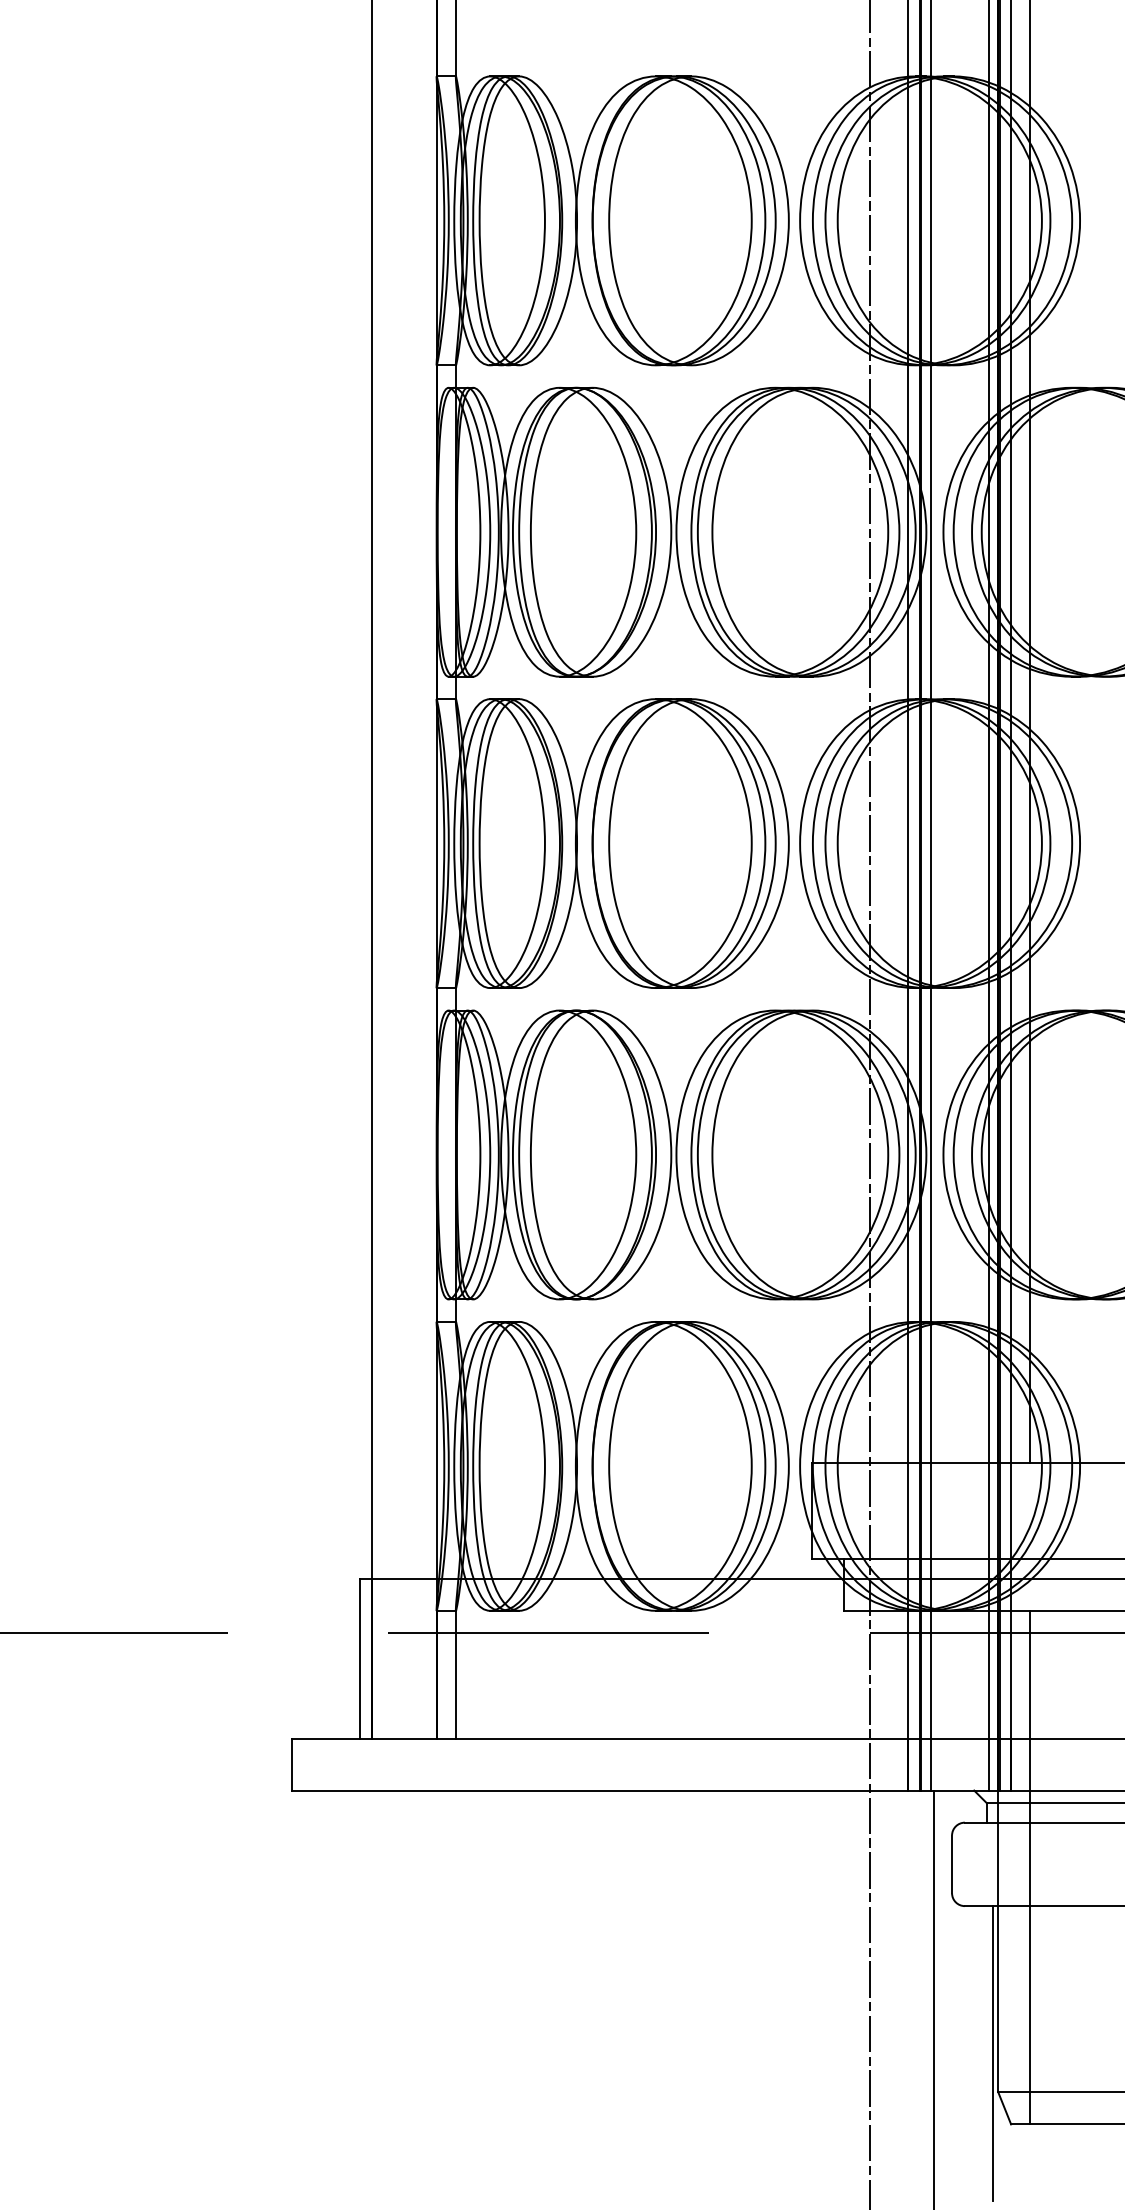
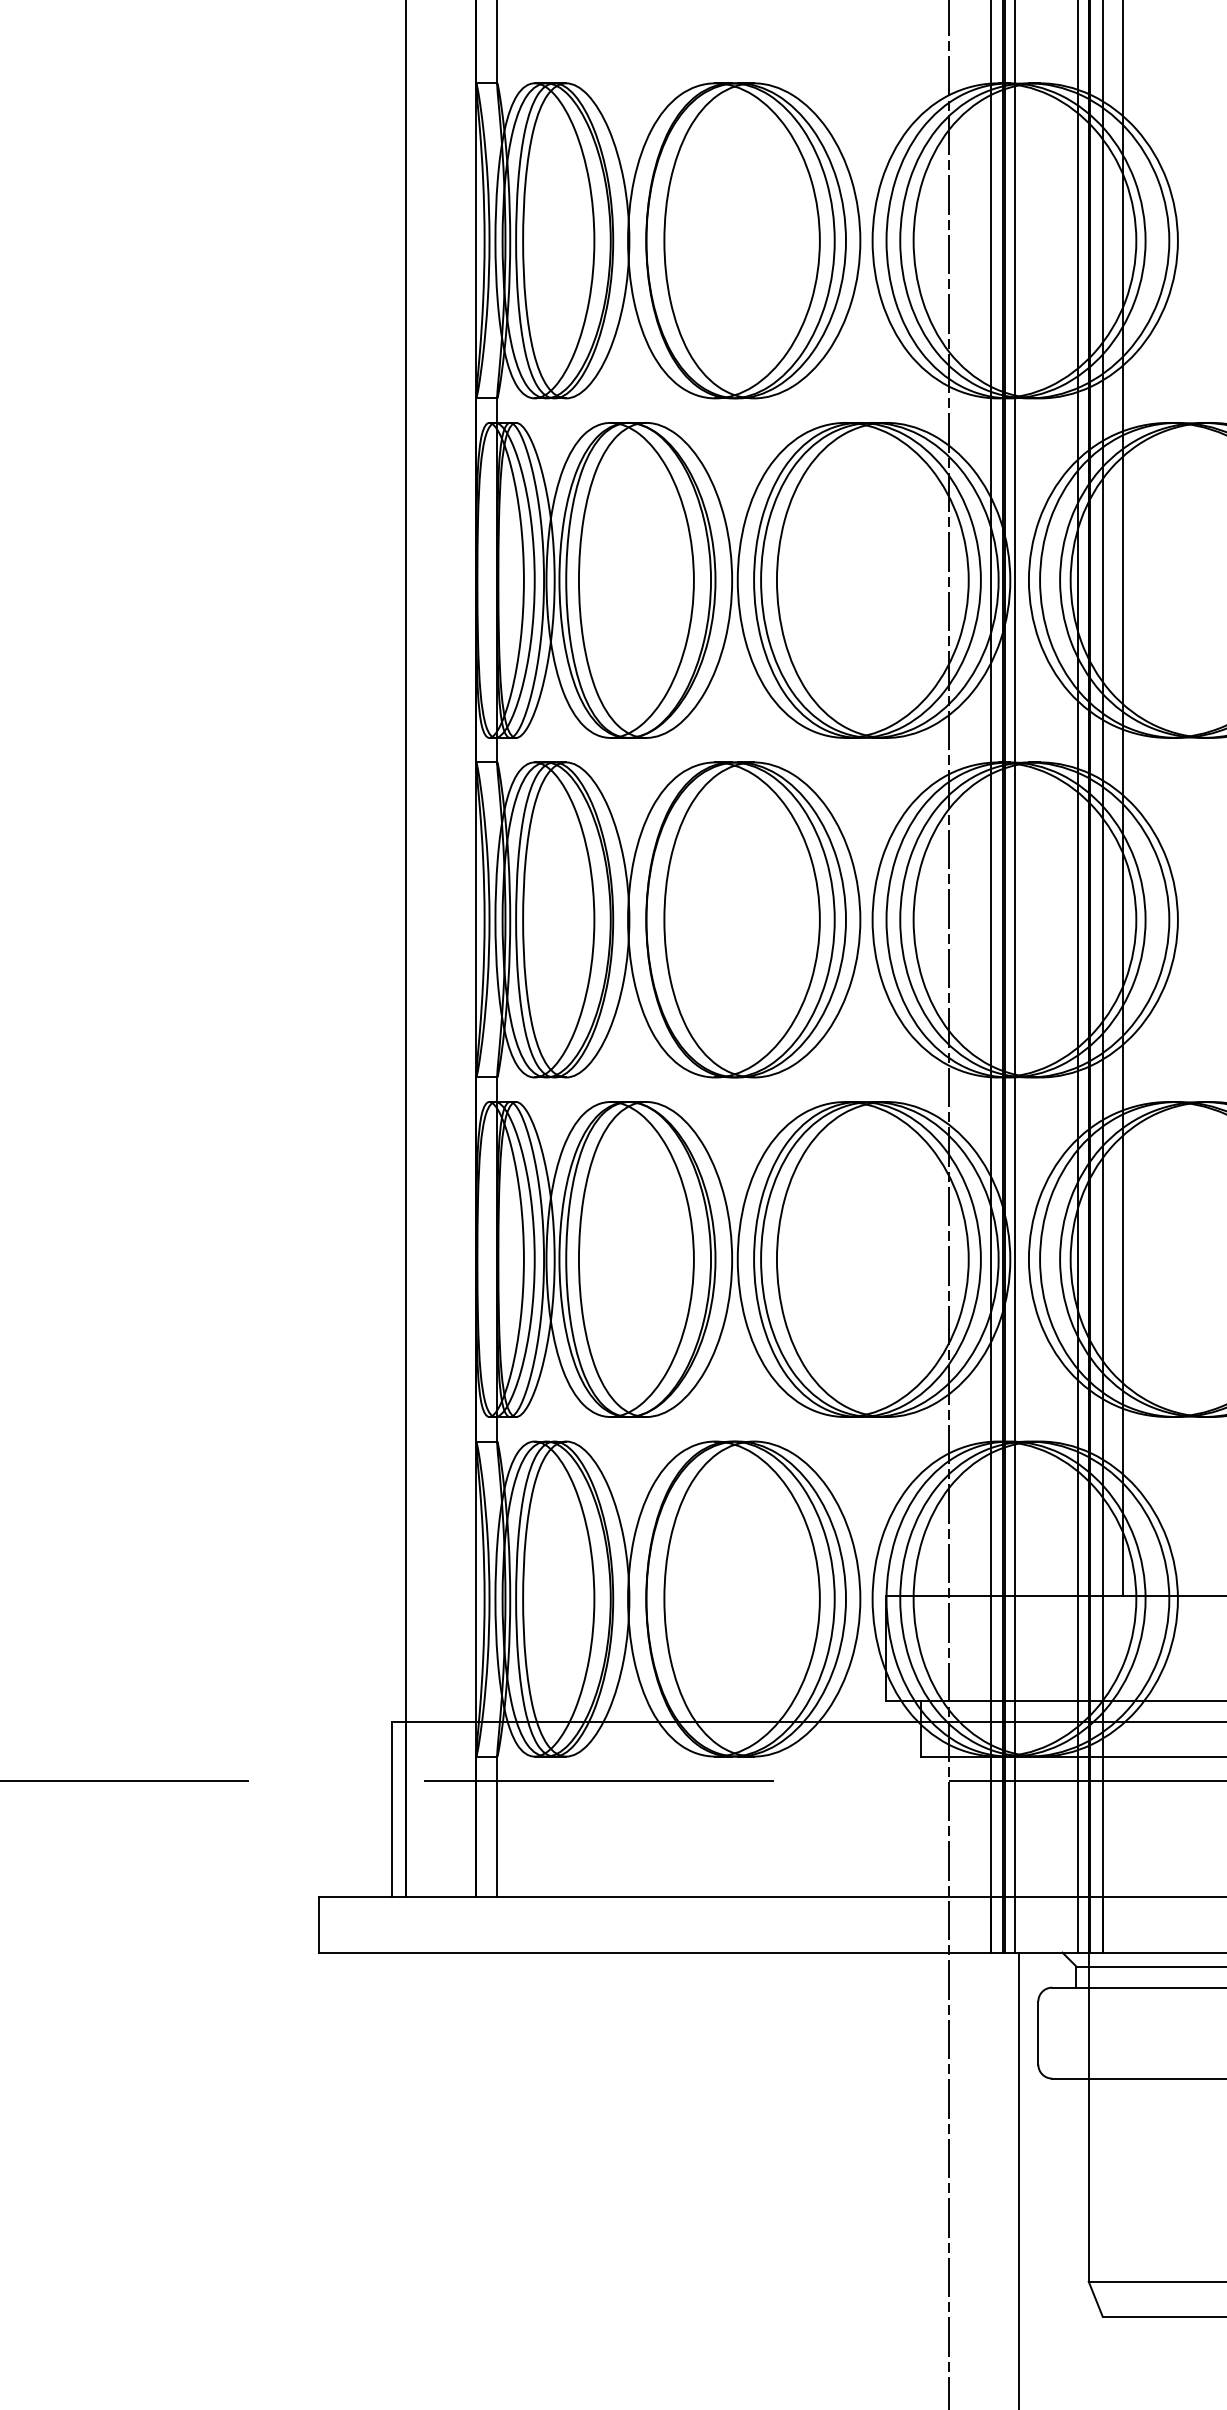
line: (1030, 1867) -> (1123, 2036), removed
line: (993, 2053) -> (1083, 2239), removed

